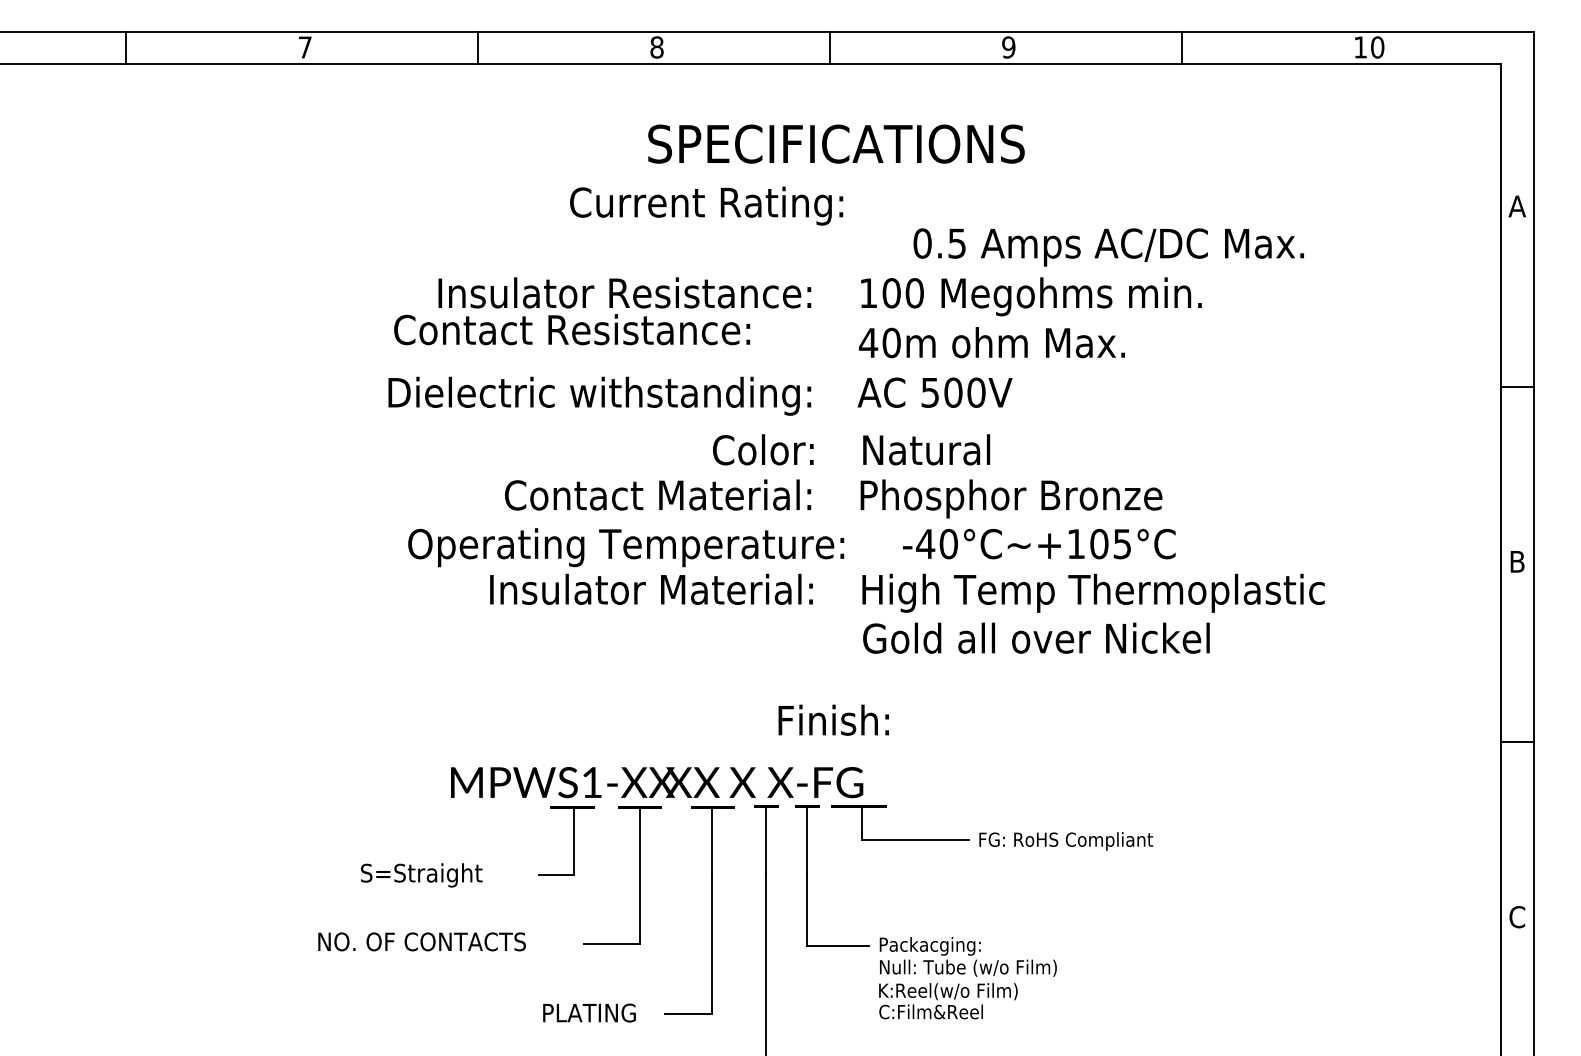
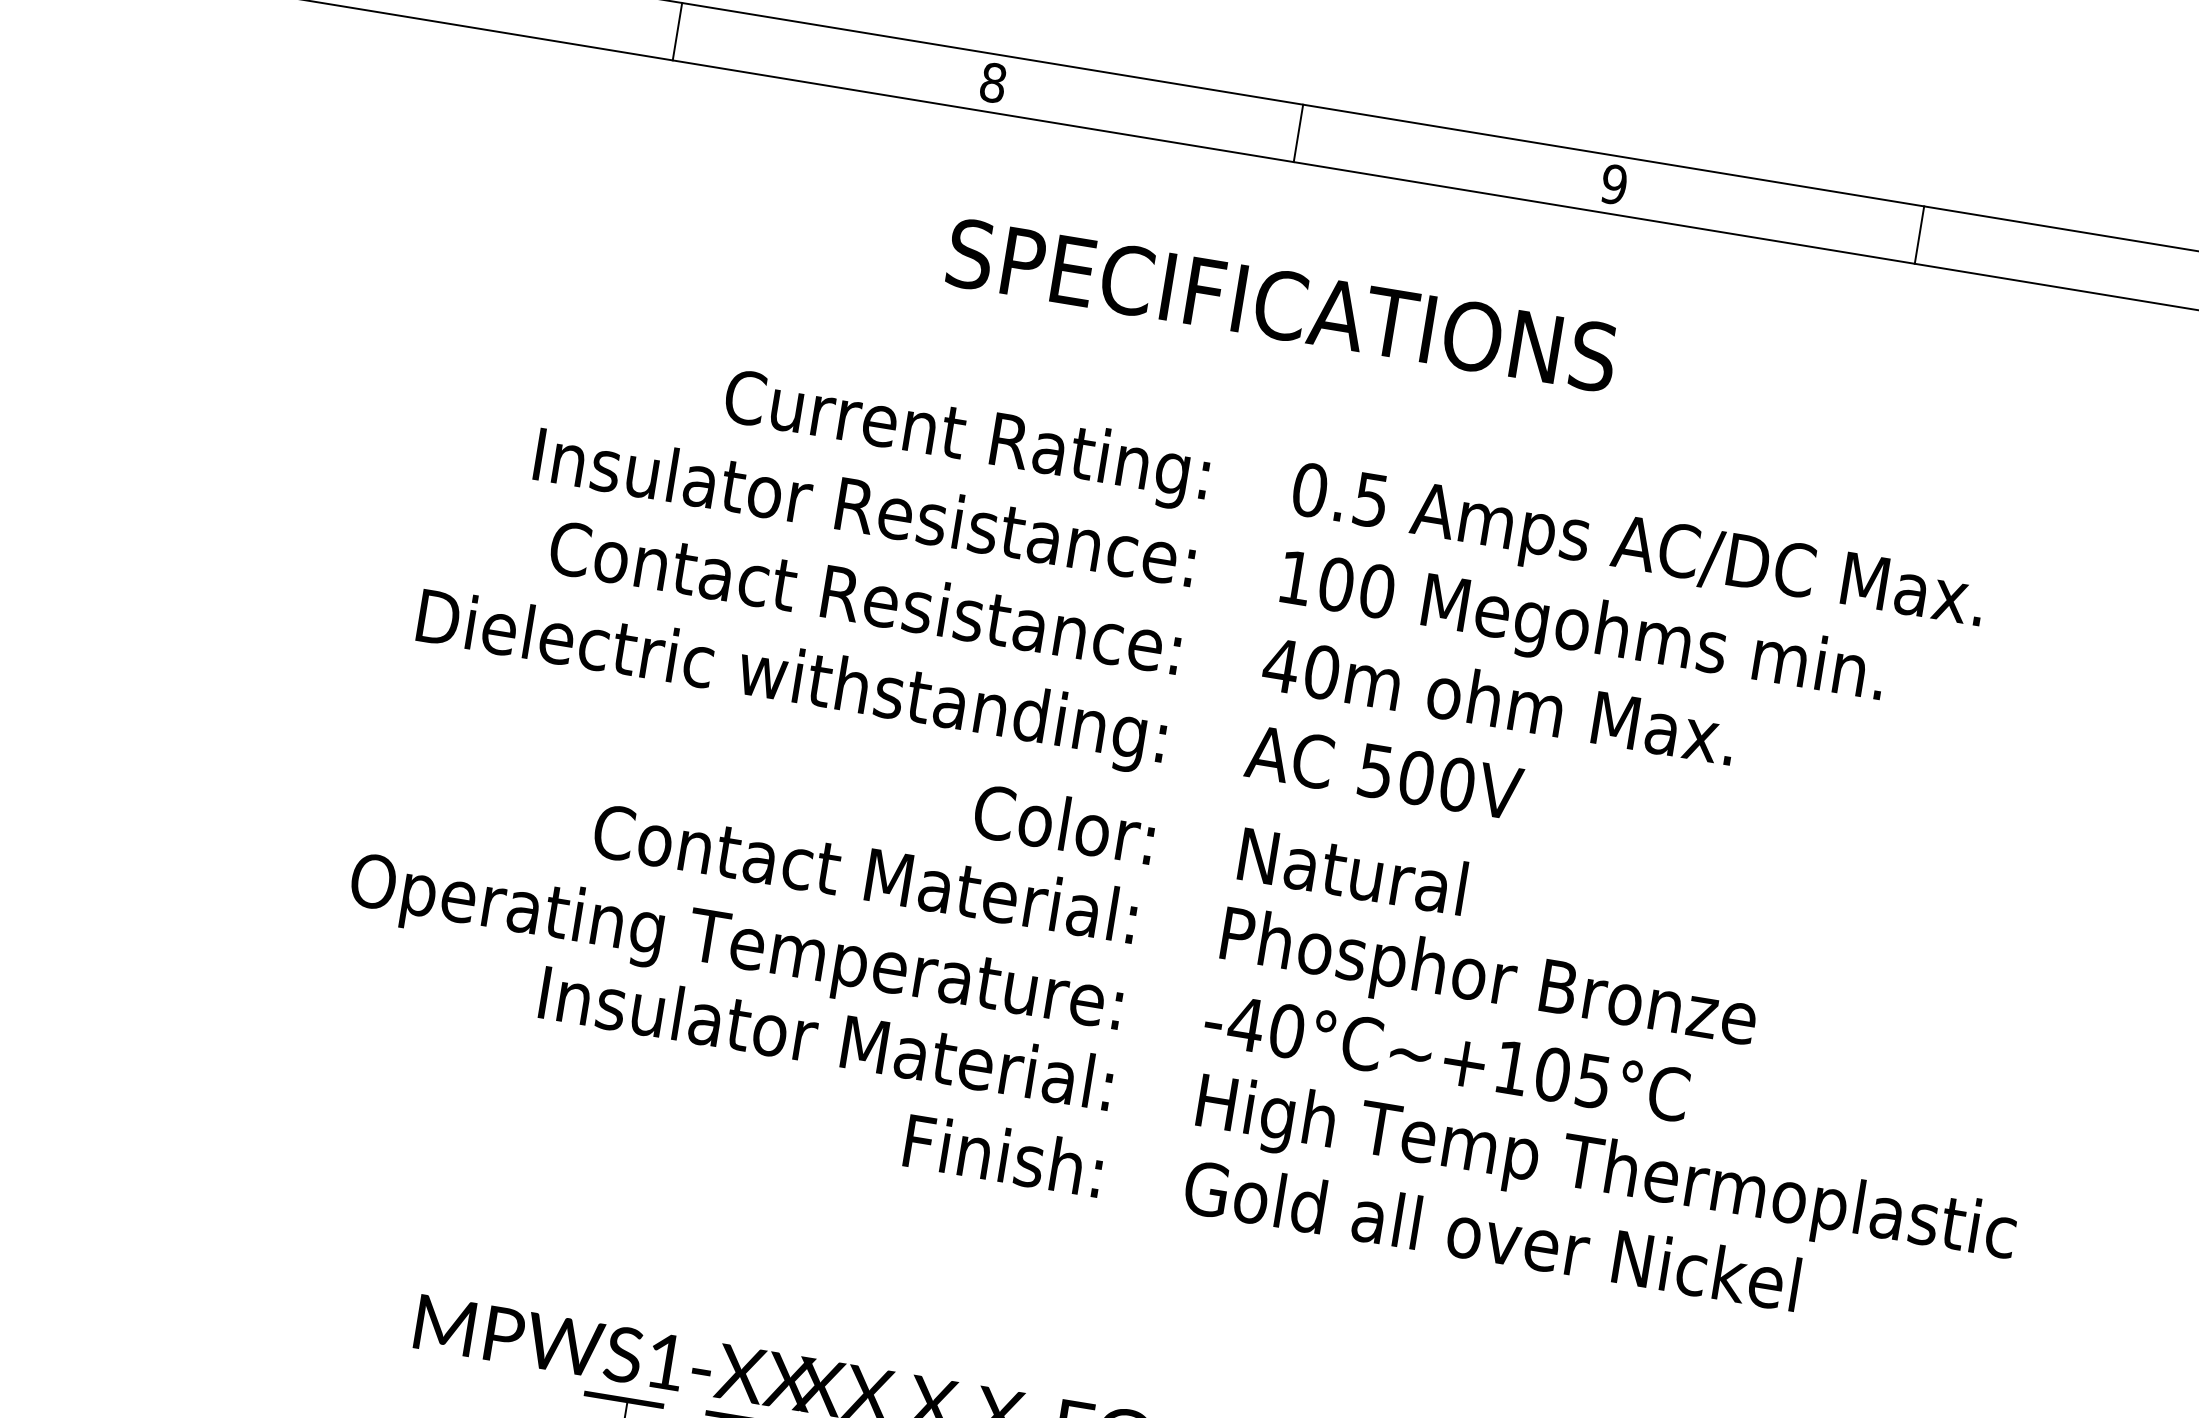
text: (706, 205) -> (966, 439), moved
text: (1108, 247) -> (1637, 550), moved
text: (572, 329) -> (866, 596), moved
text: (1039, 543) -> (1447, 1056), moved
text: (626, 547) -> (736, 947), moved
text: (833, 719) -> (1003, 1154), moved

